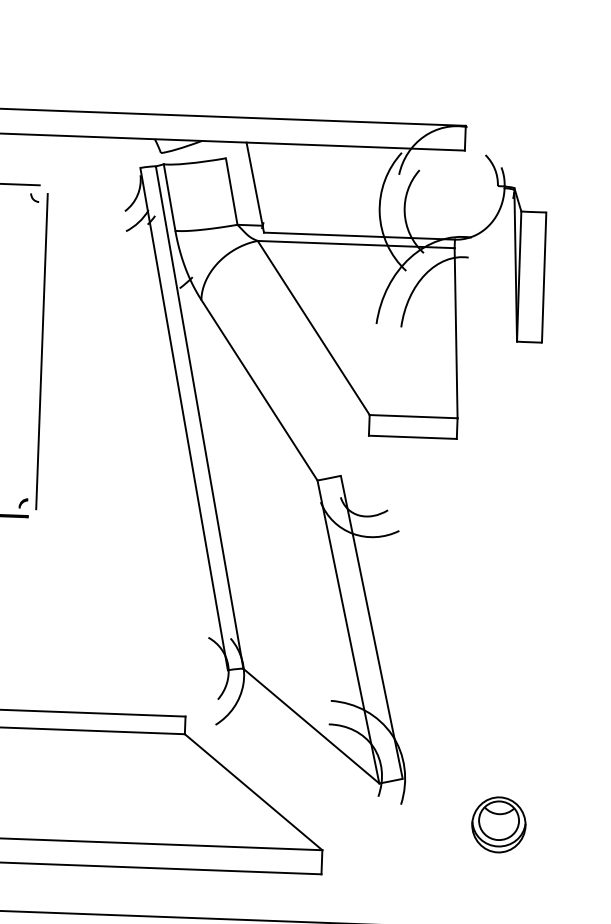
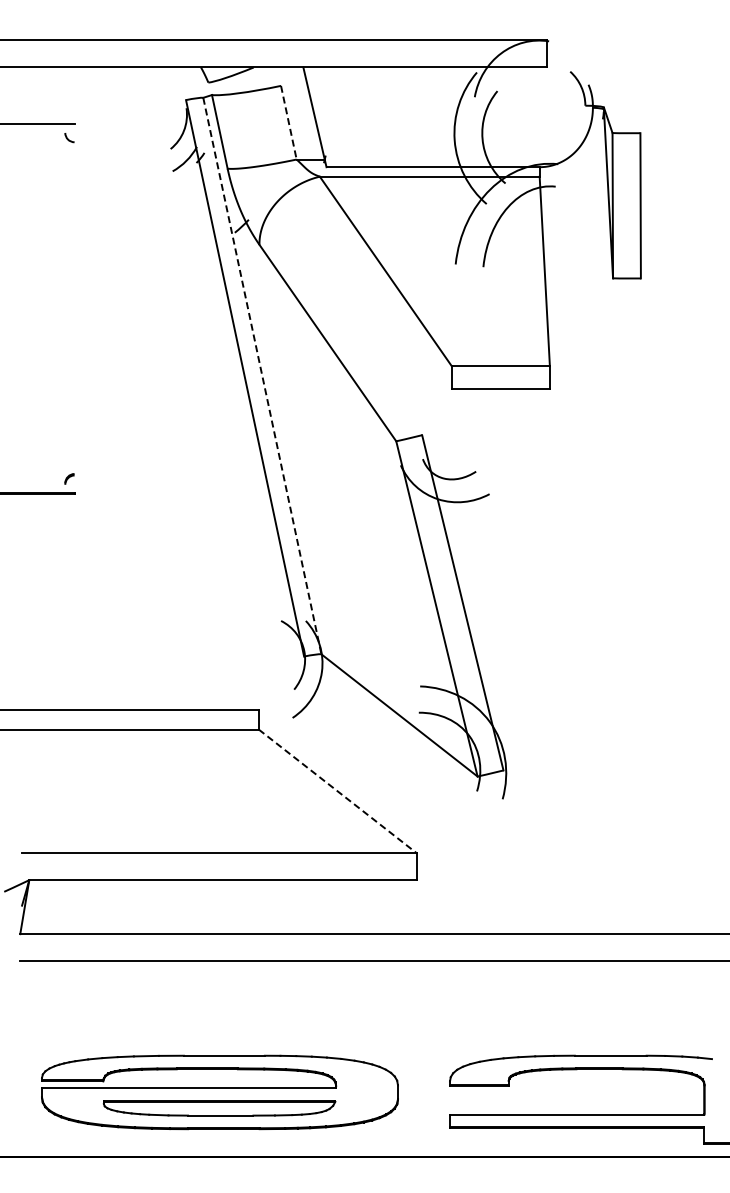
line: (231, 191) -> (288, 122), solid -> dashed
line: (41, 351) -> (83, 308), removed
line: (199, 418) -> (262, 376), solid -> dashed
line: (254, 792) -> (338, 791), solid -> dashed
part: (498, 824) -> (612, 817), removed

